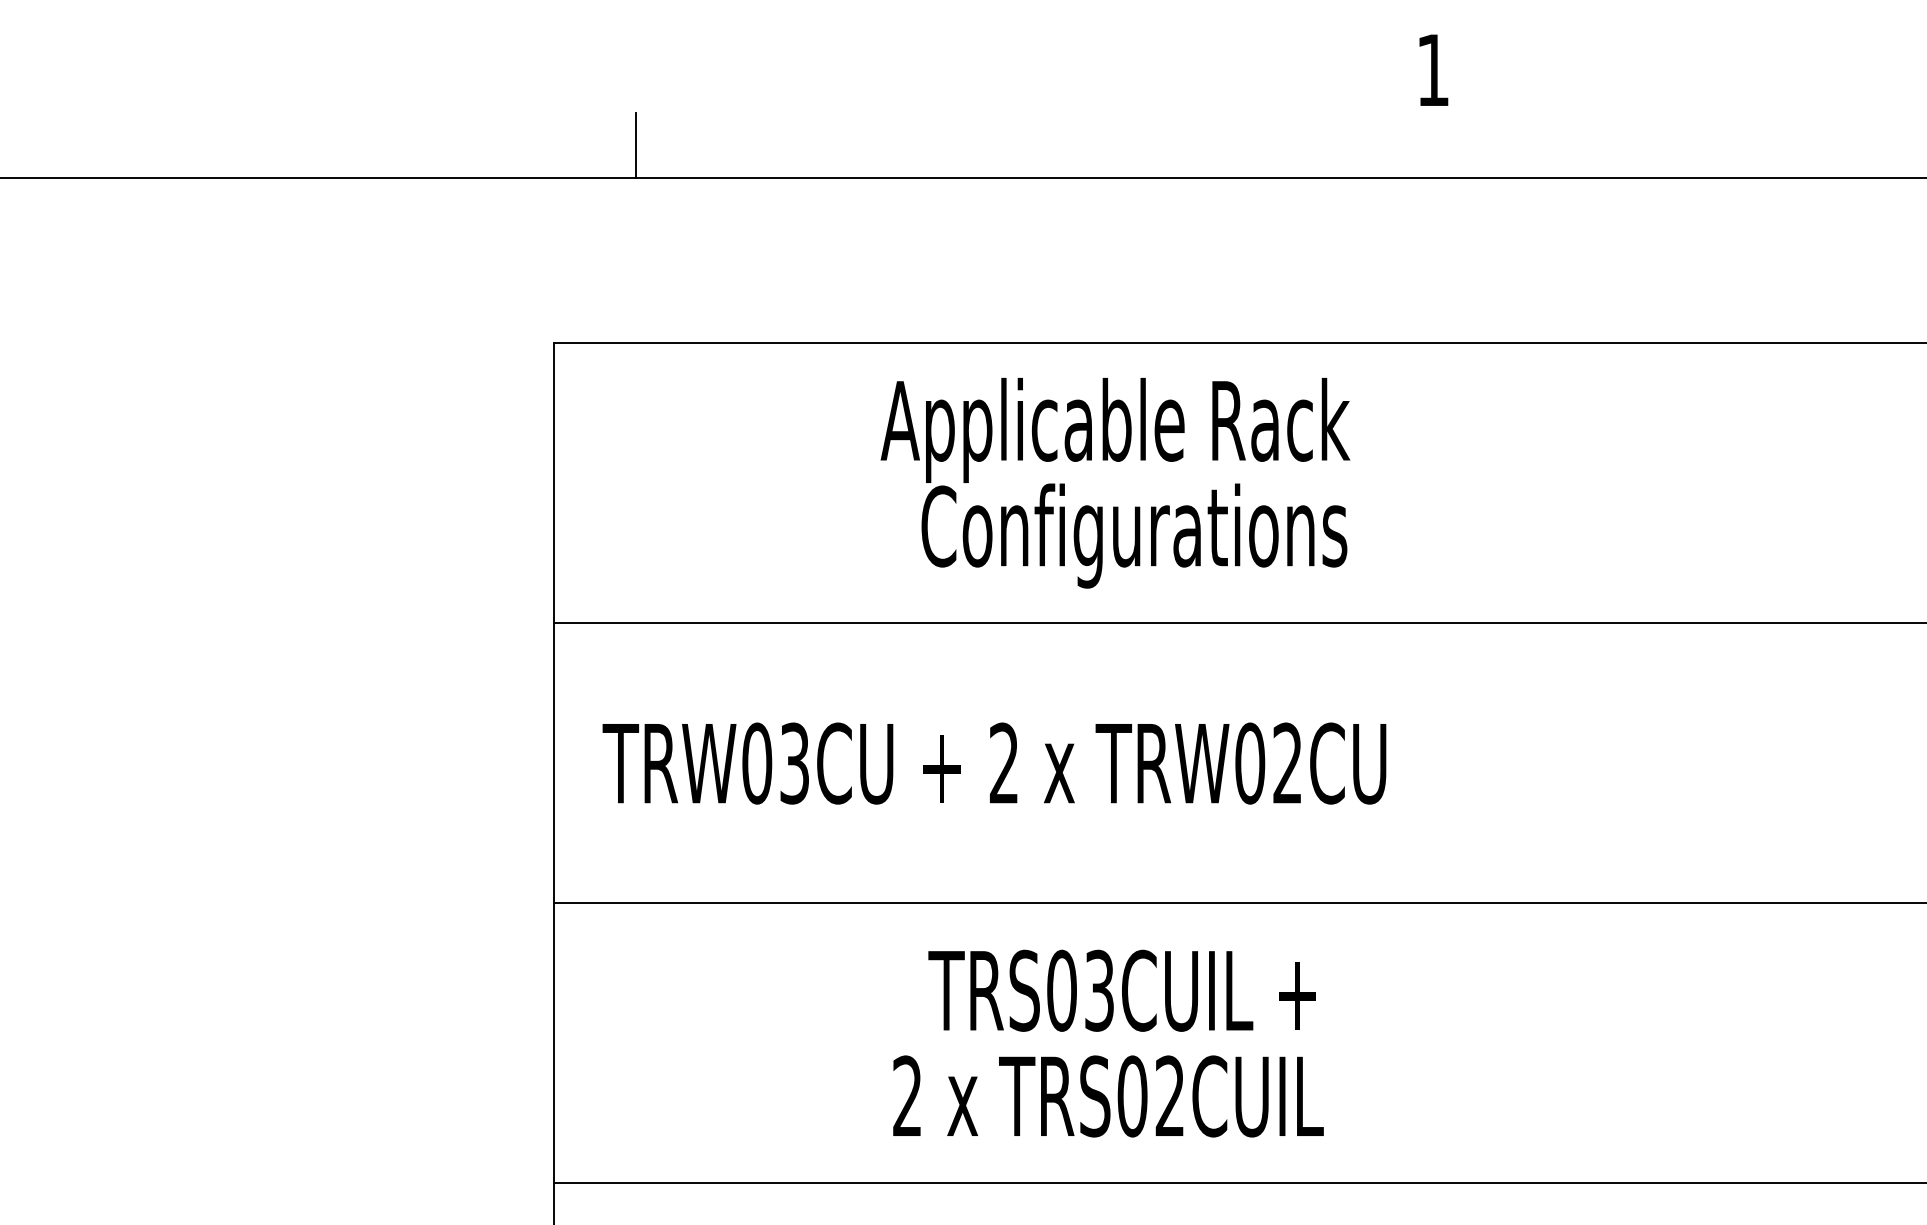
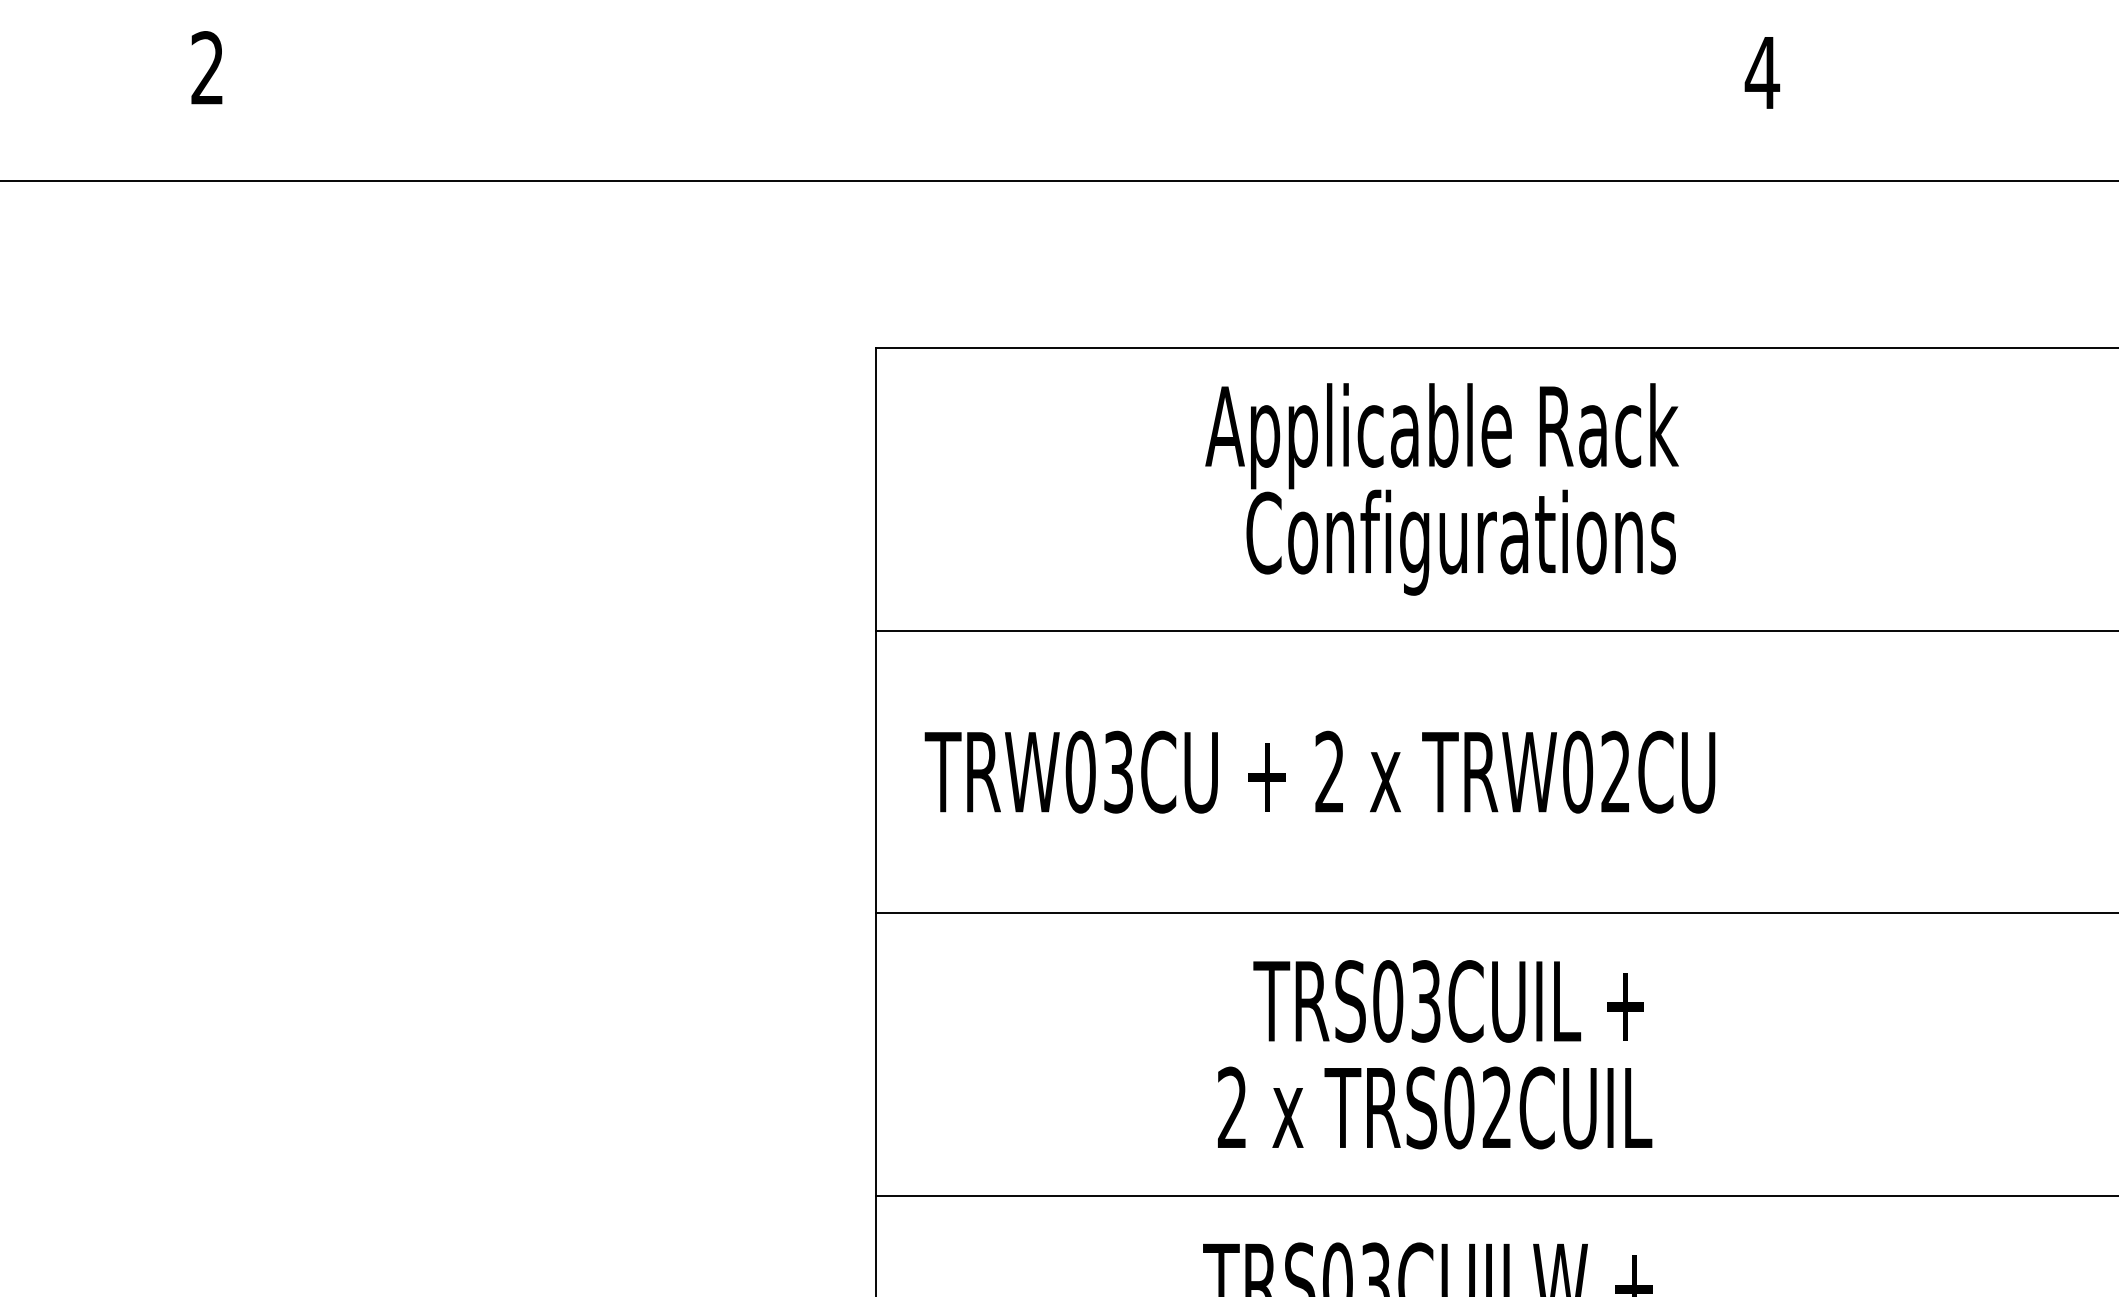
text: (1433, 69) -> (1762, 72), 1 -> 4
line: (636, 145) -> (958, 148), removed

